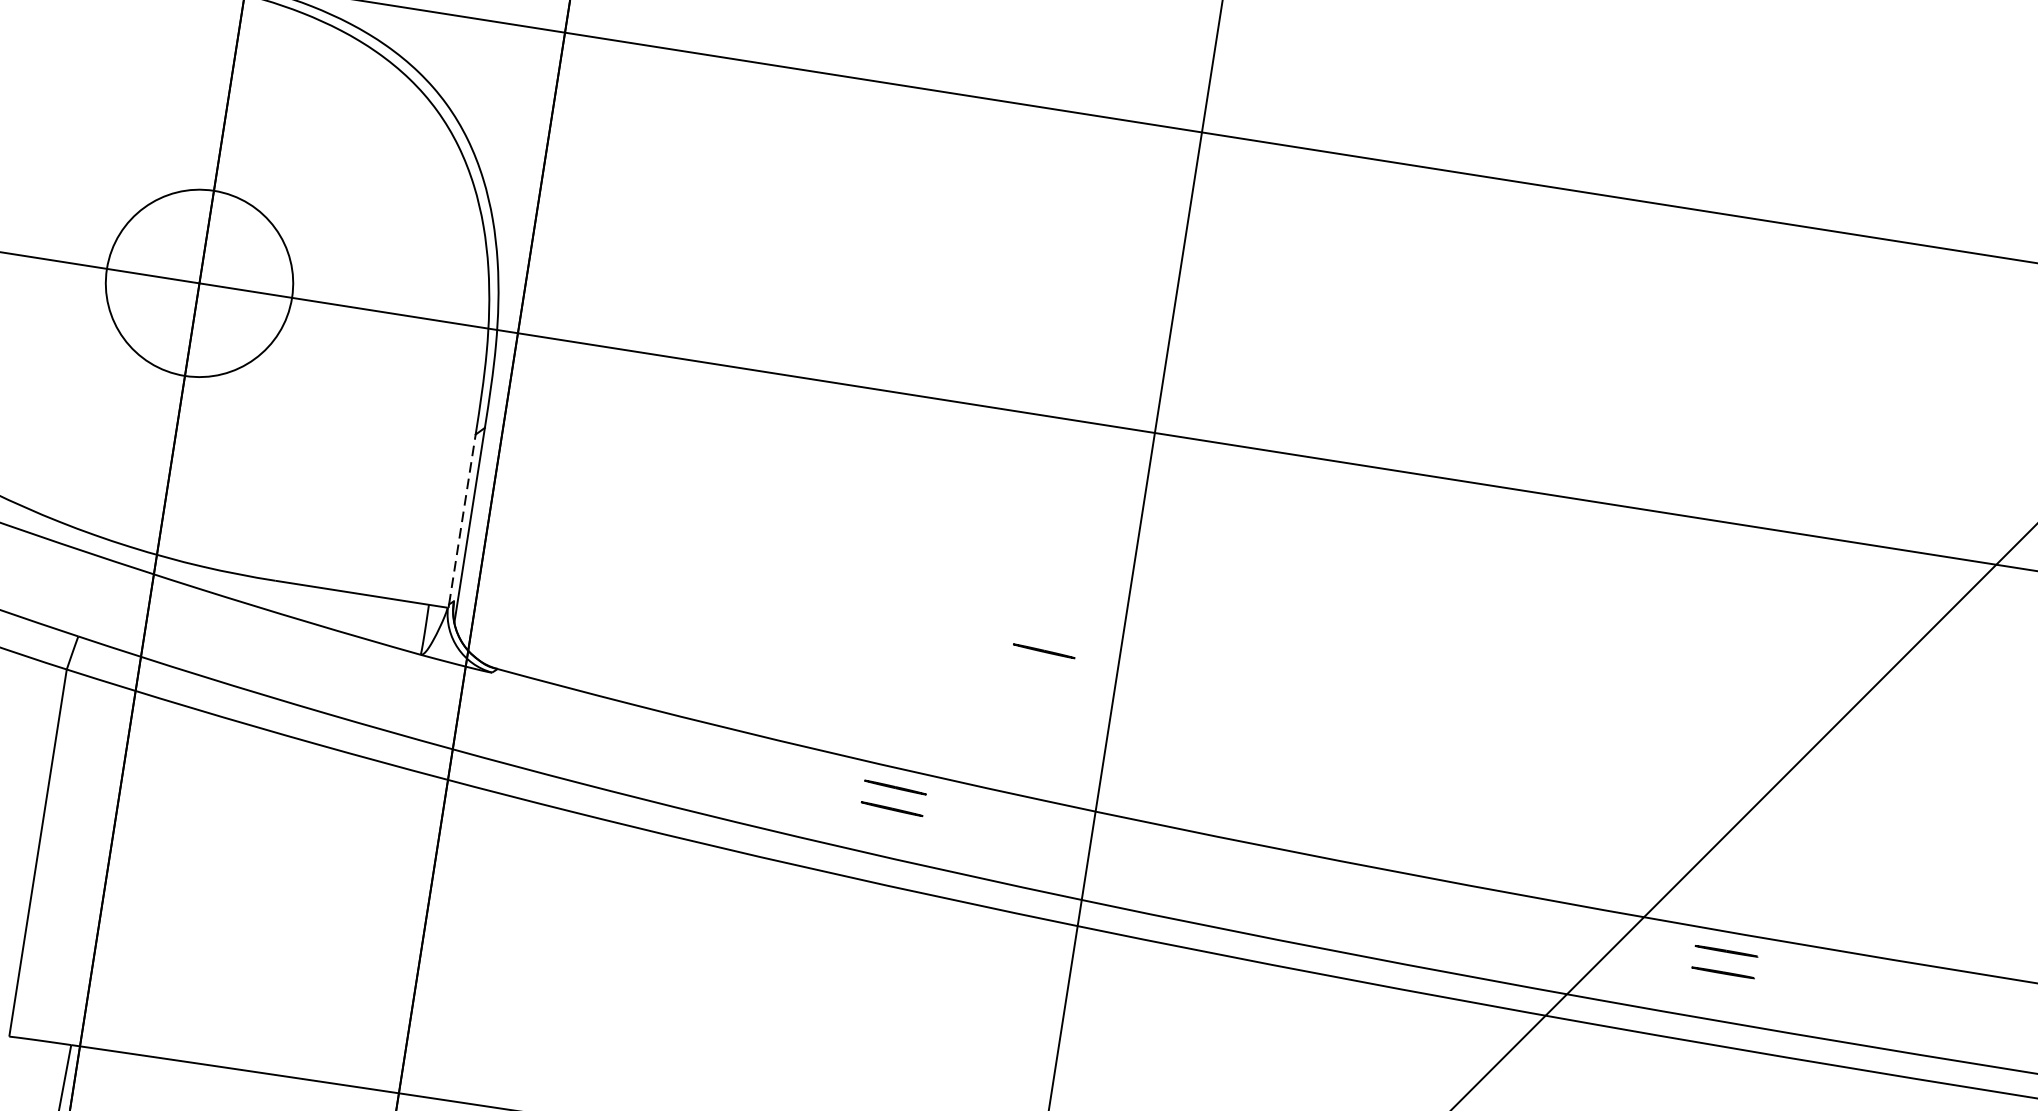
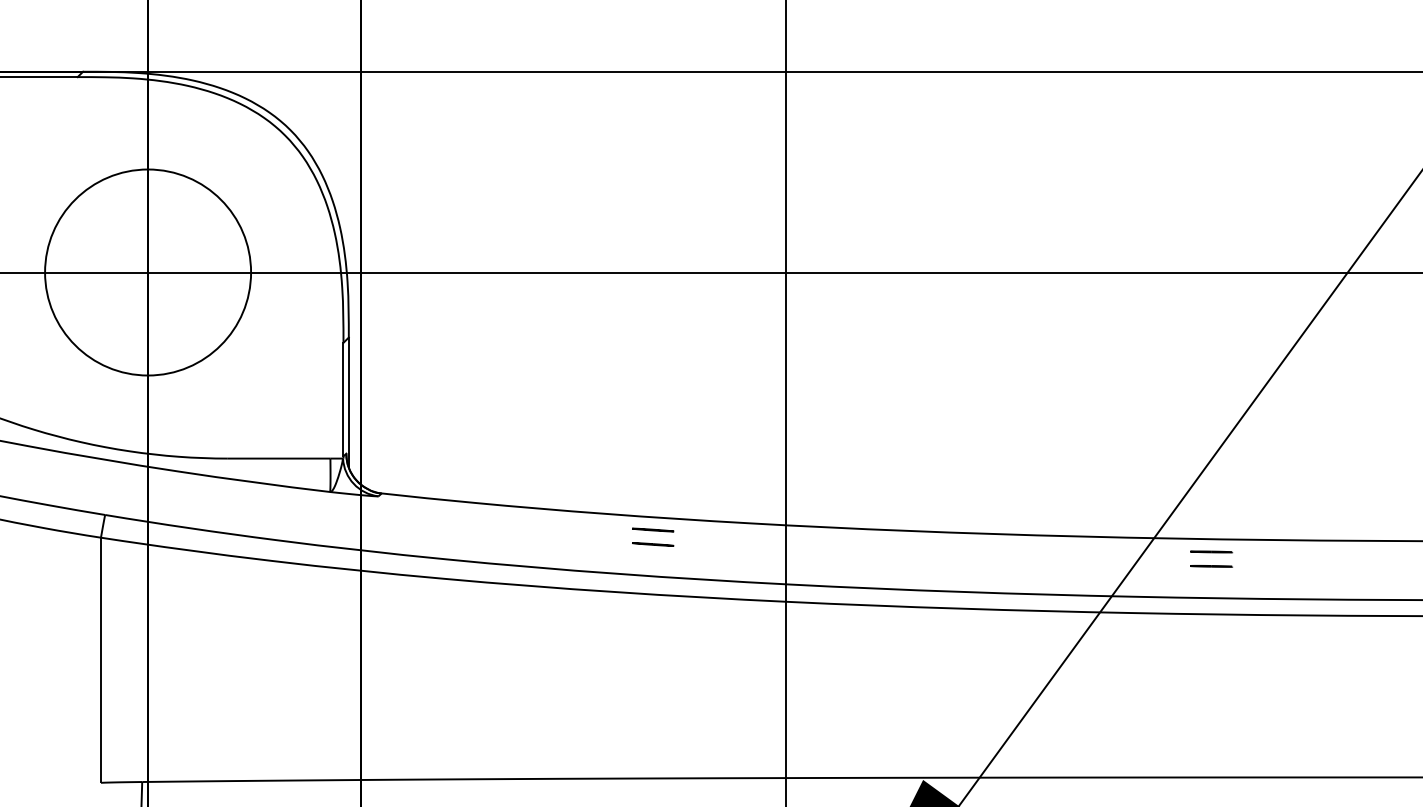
circle: (200, 283) -> (148, 272), size x1.67
line: (462, 519) -> (343, 399), dashed -> solid
line: (1044, 650) -> (736, 425), removed

